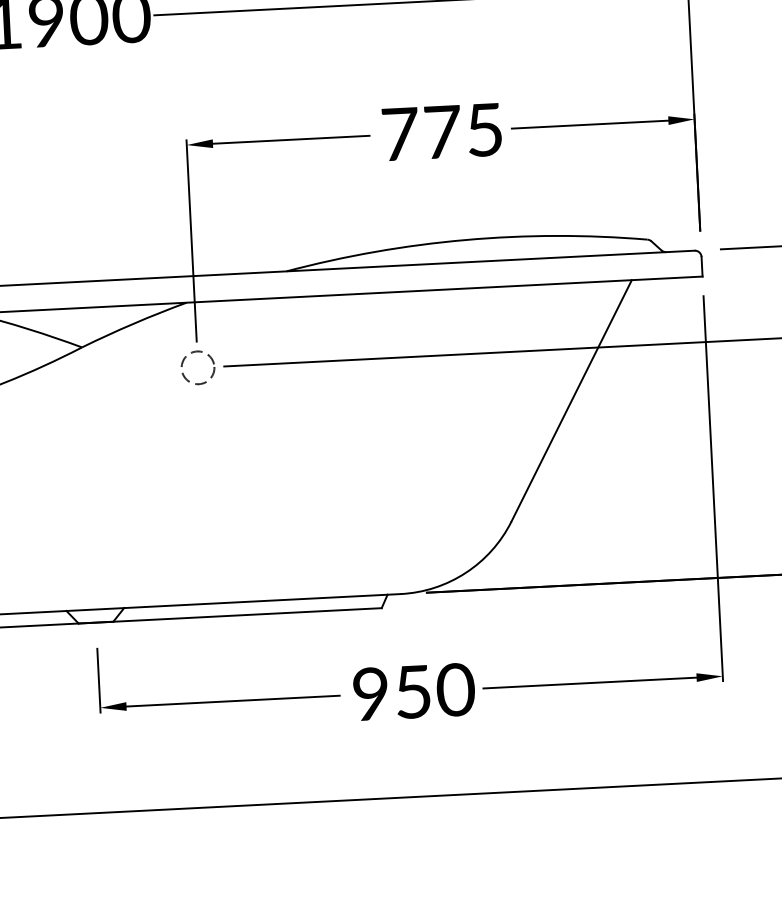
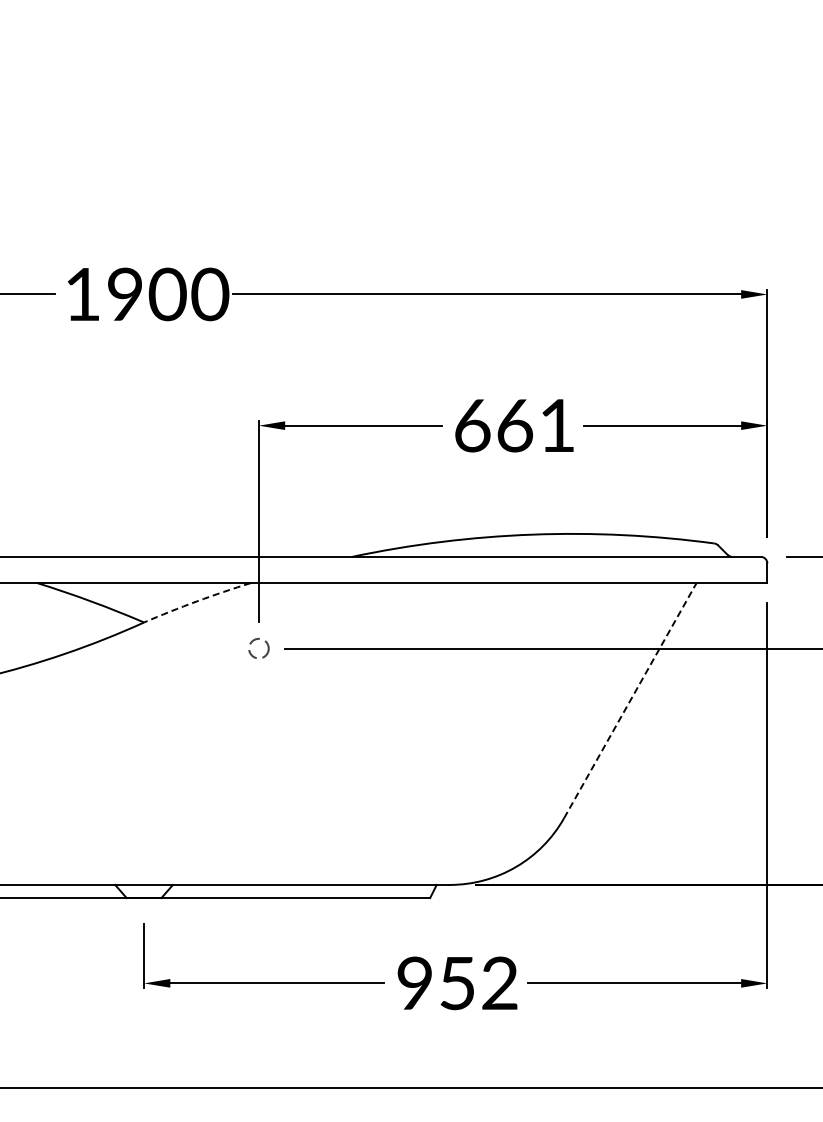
text: (442, 131) -> (514, 425), 775 -> 661
arc: (133, 323) -> (196, 601), solid -> dashed
circle: (197, 367) -> (258, 648), size x0.6
line: (571, 400) -> (630, 700), solid -> dashed
text: (456, 689) -> (500, 983), 950 -> 952

